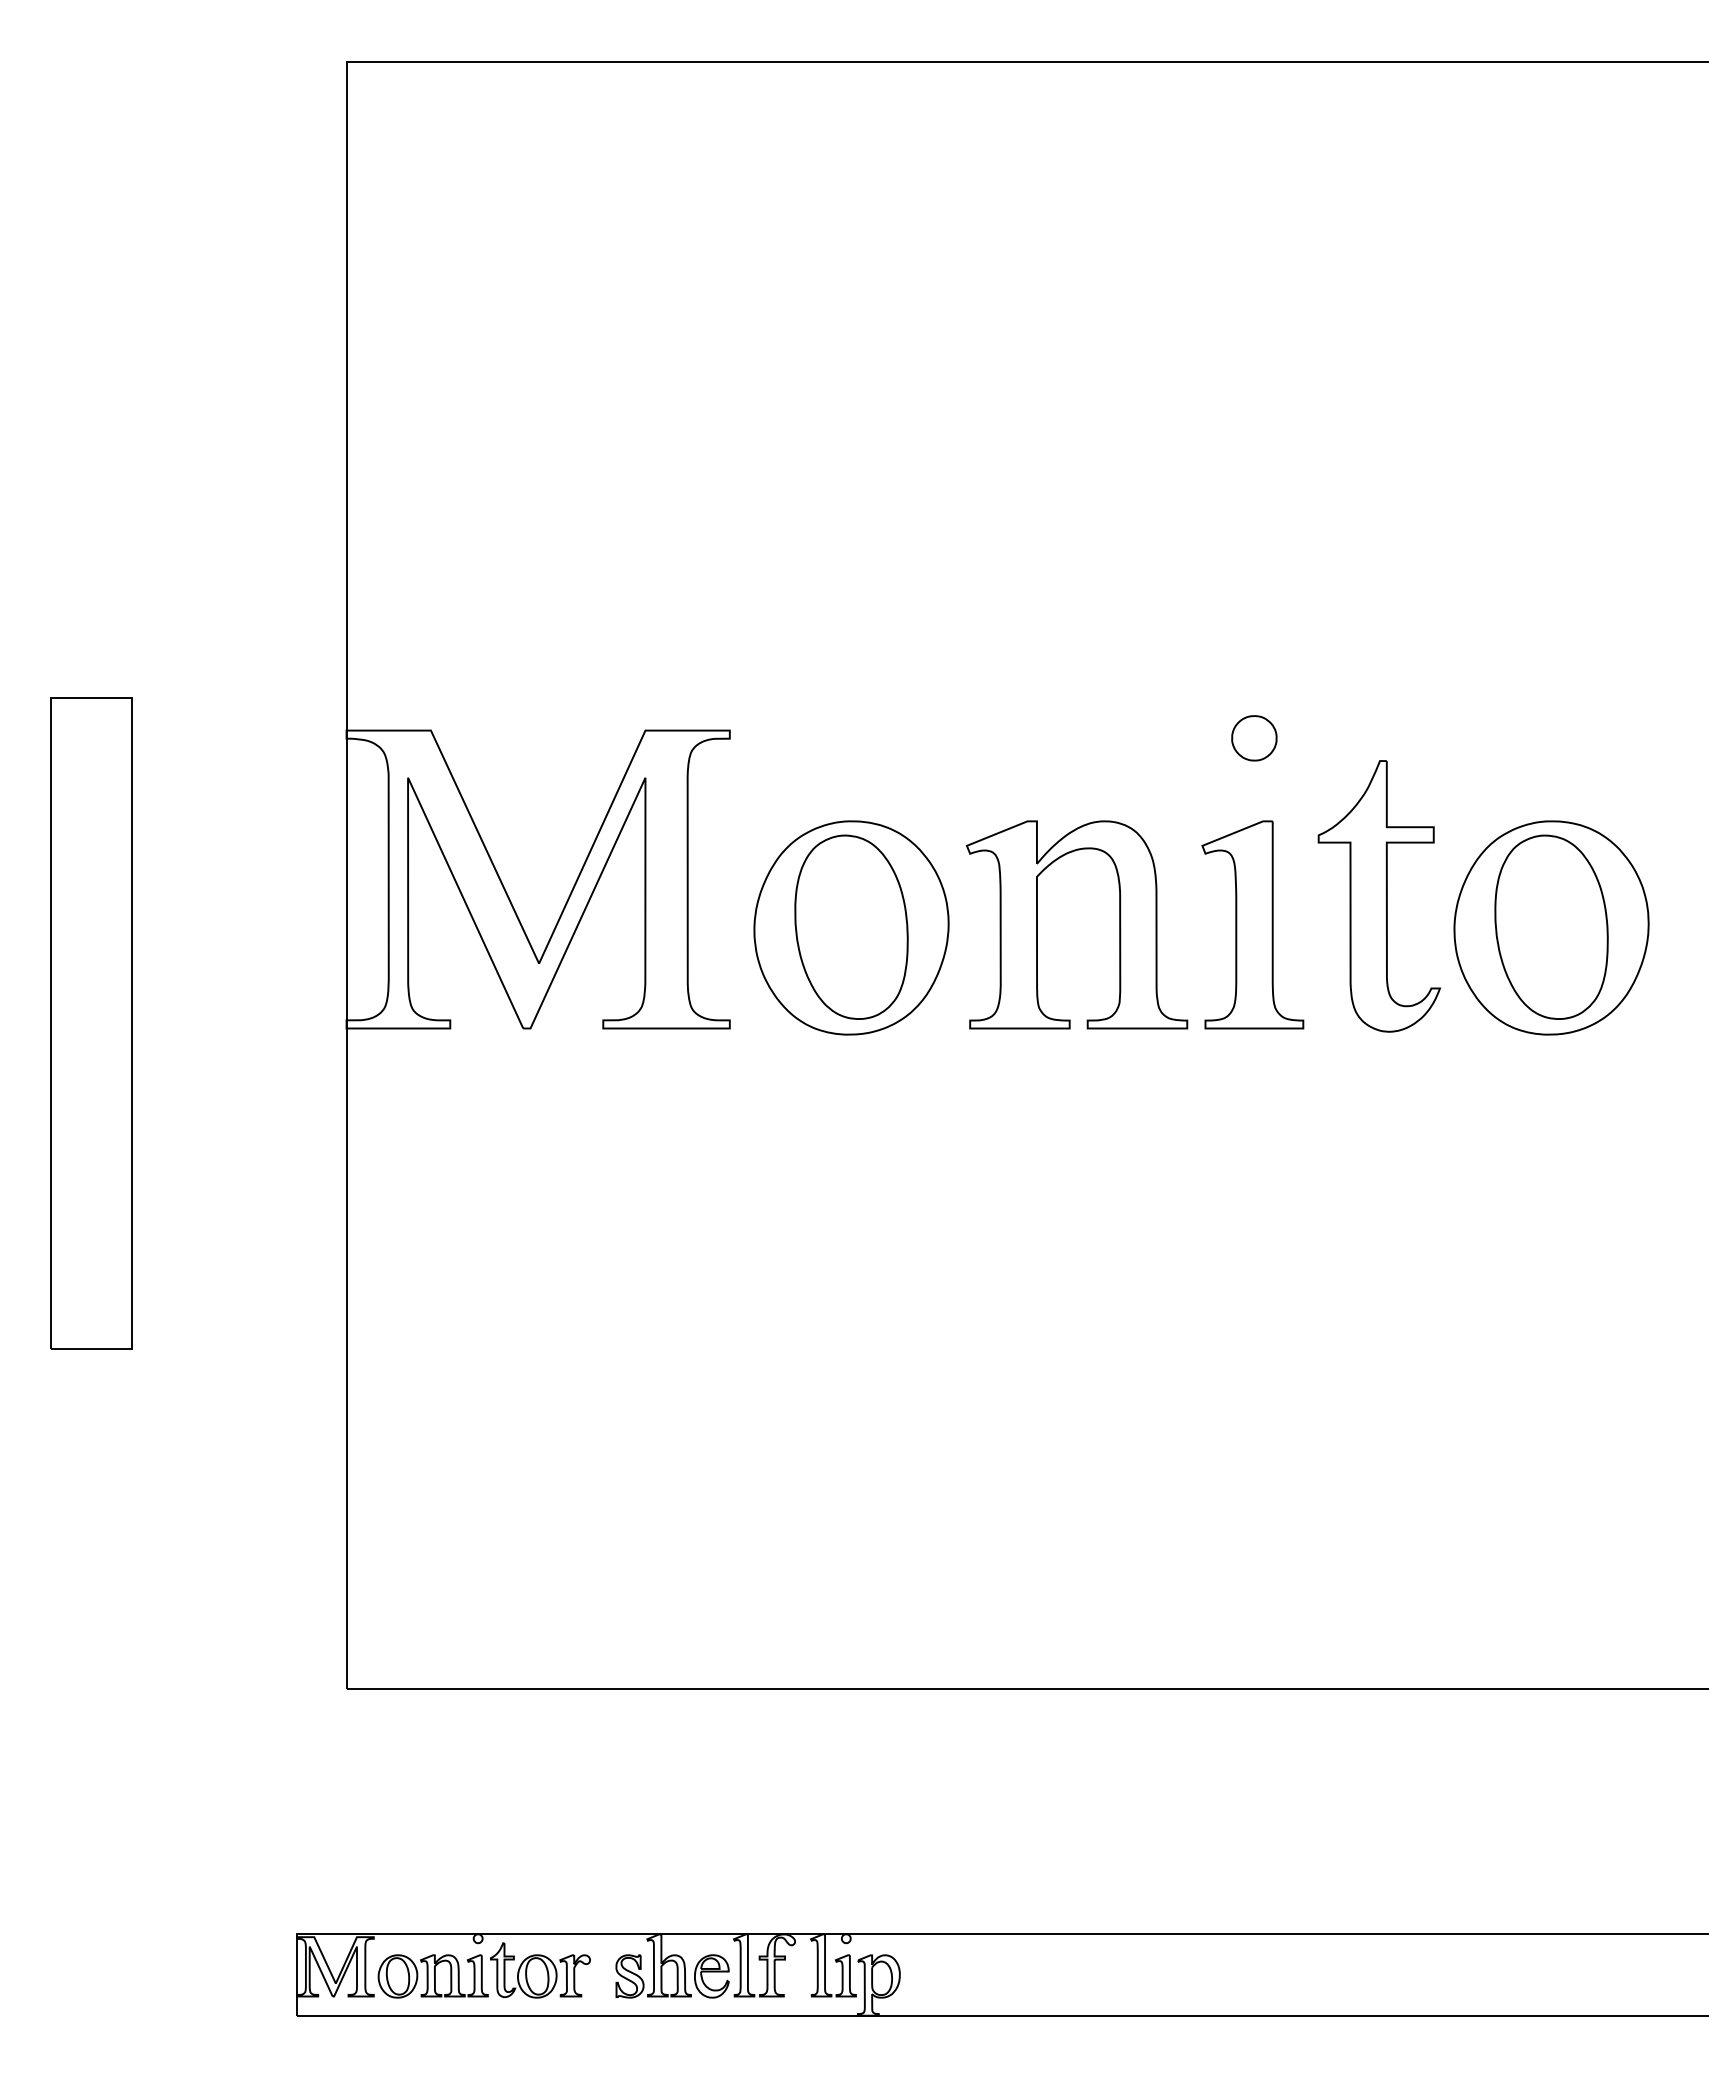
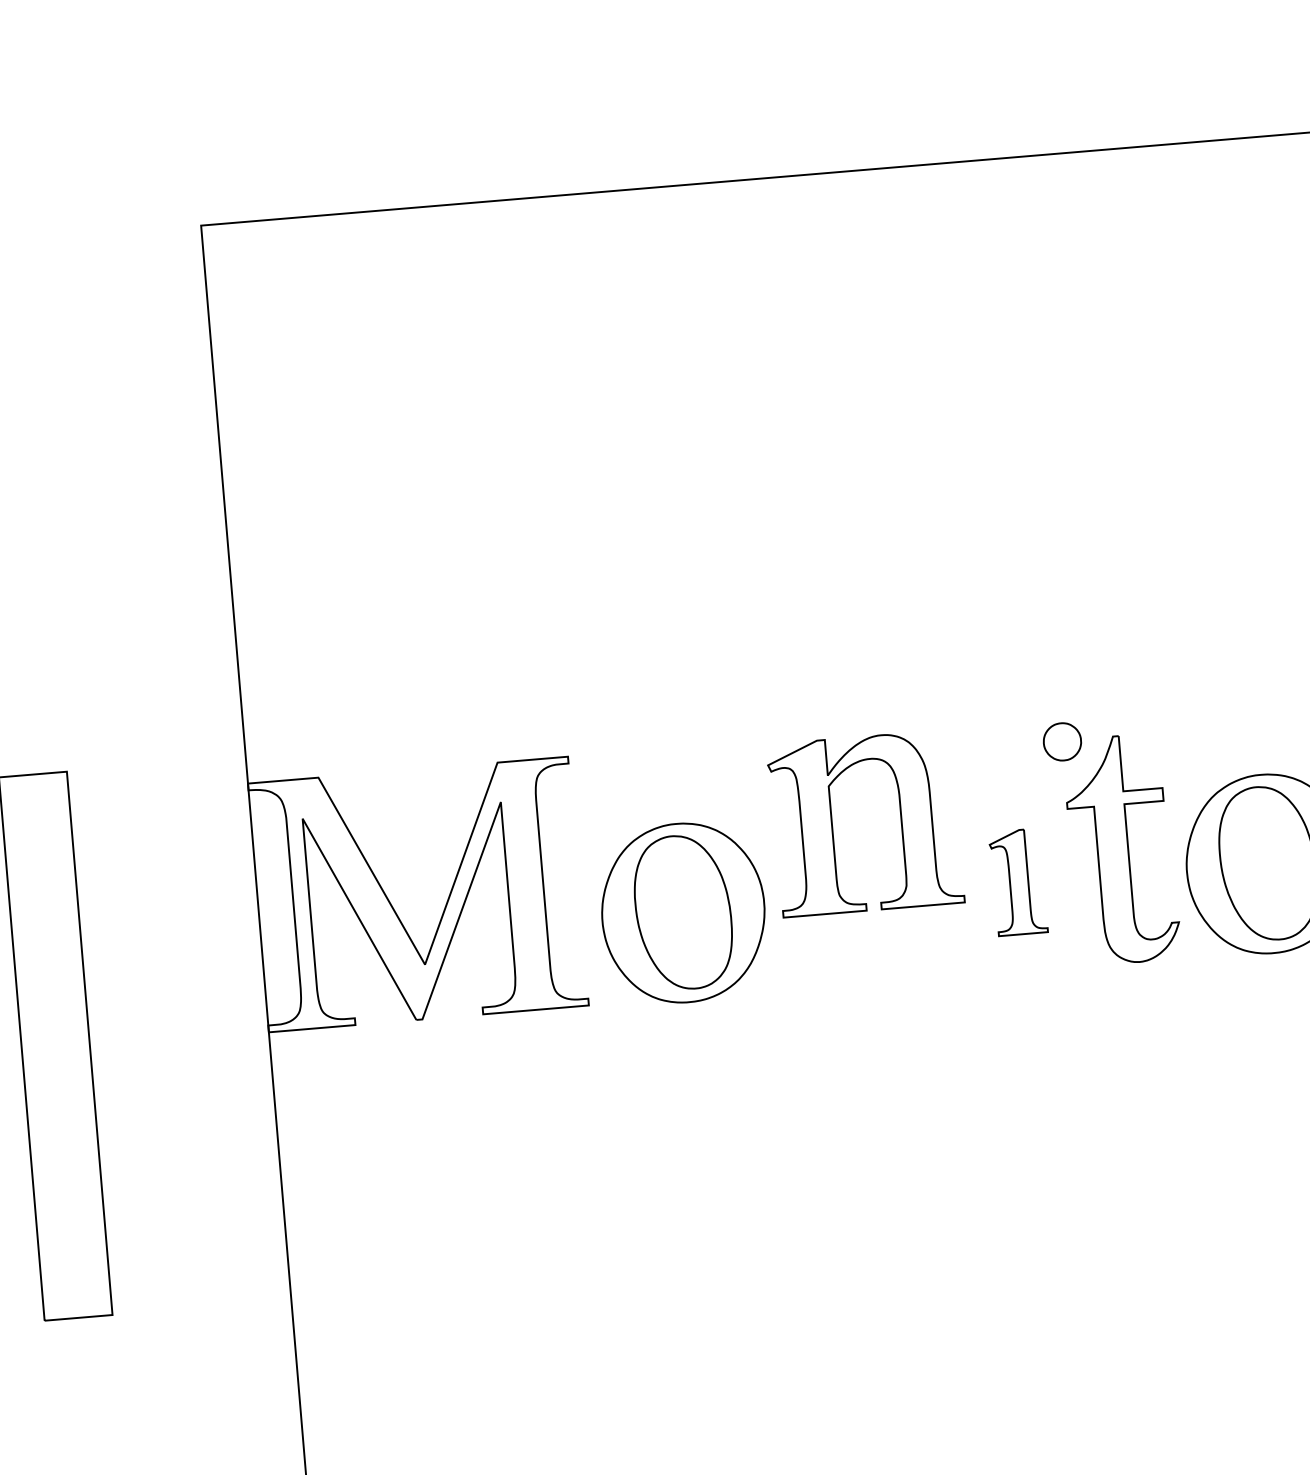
part: (1254, 738) -> (1062, 742), moved
part: (1037, 924) -> (832, 826), moved
part: (1252, 924) -> (1018, 881), size x0.6

